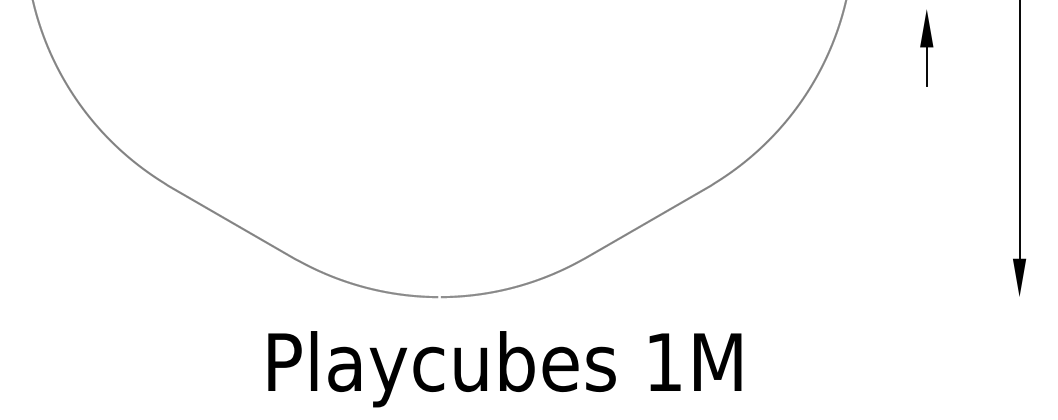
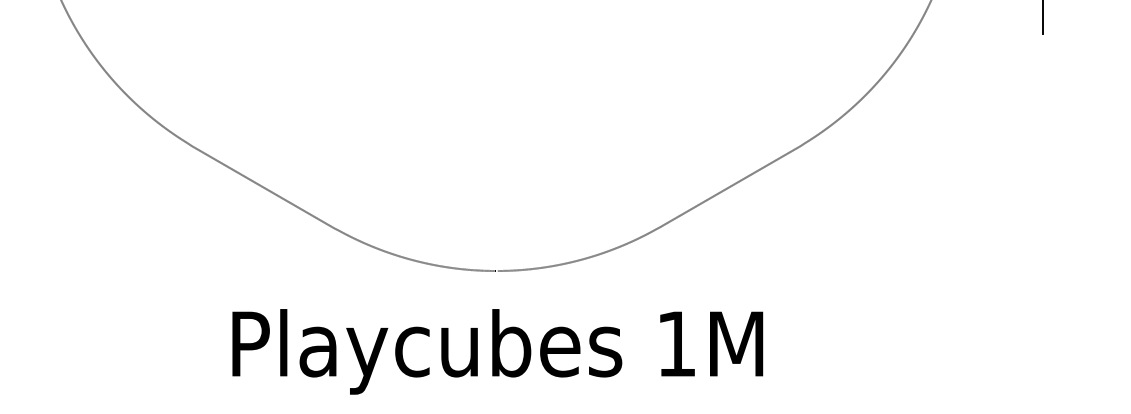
text: (504, 369) -> (497, 352), moved

